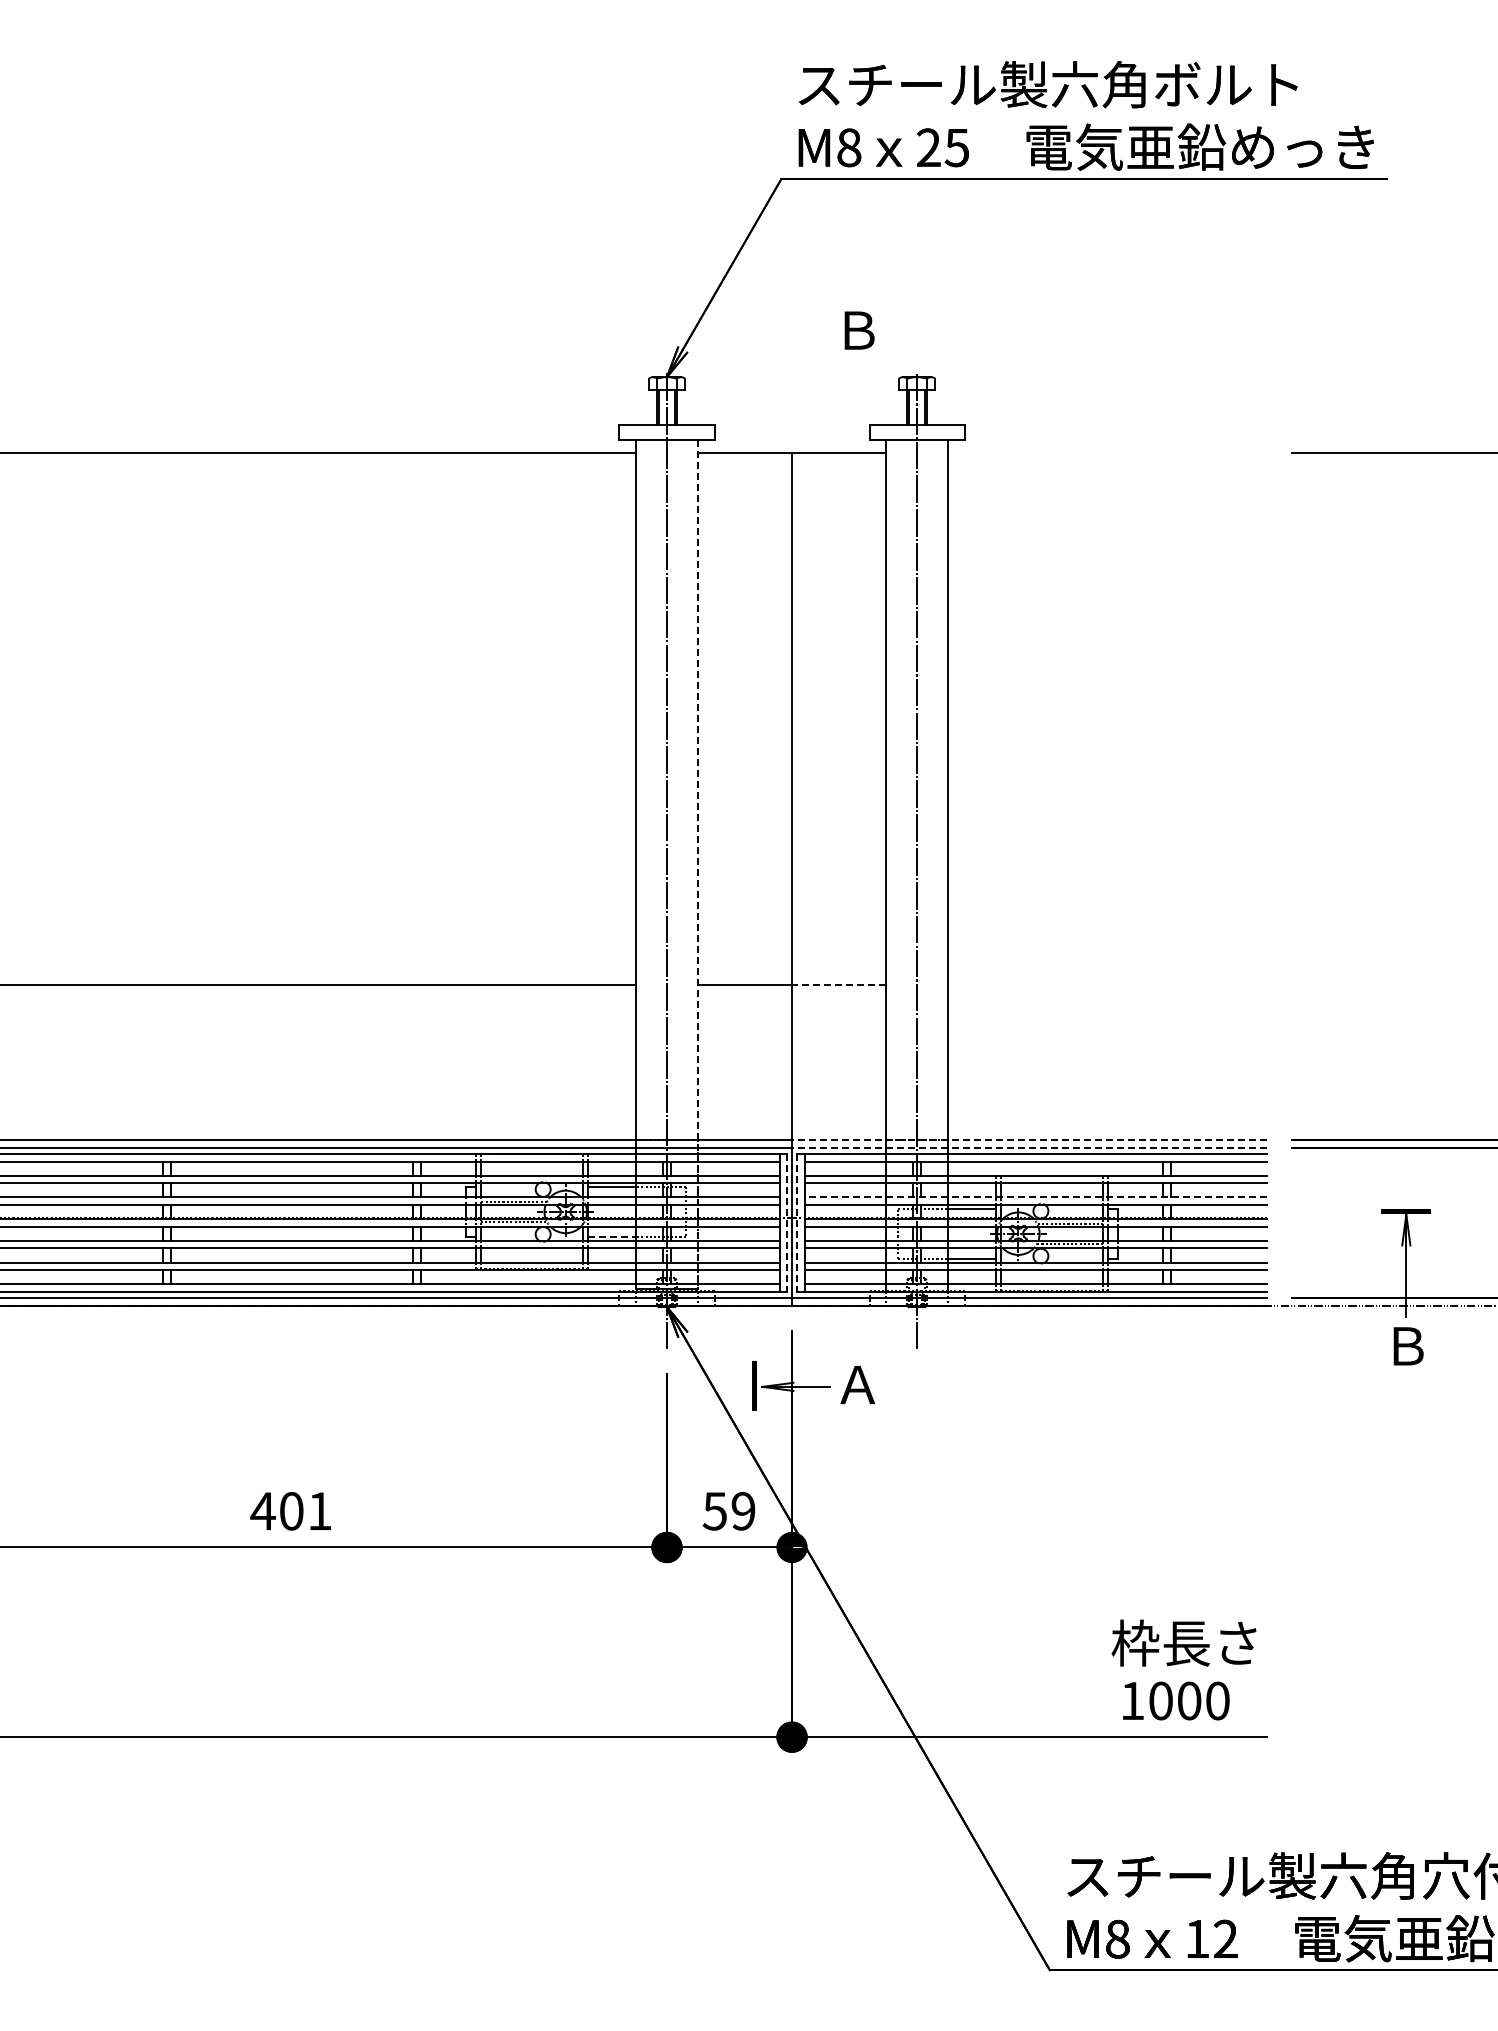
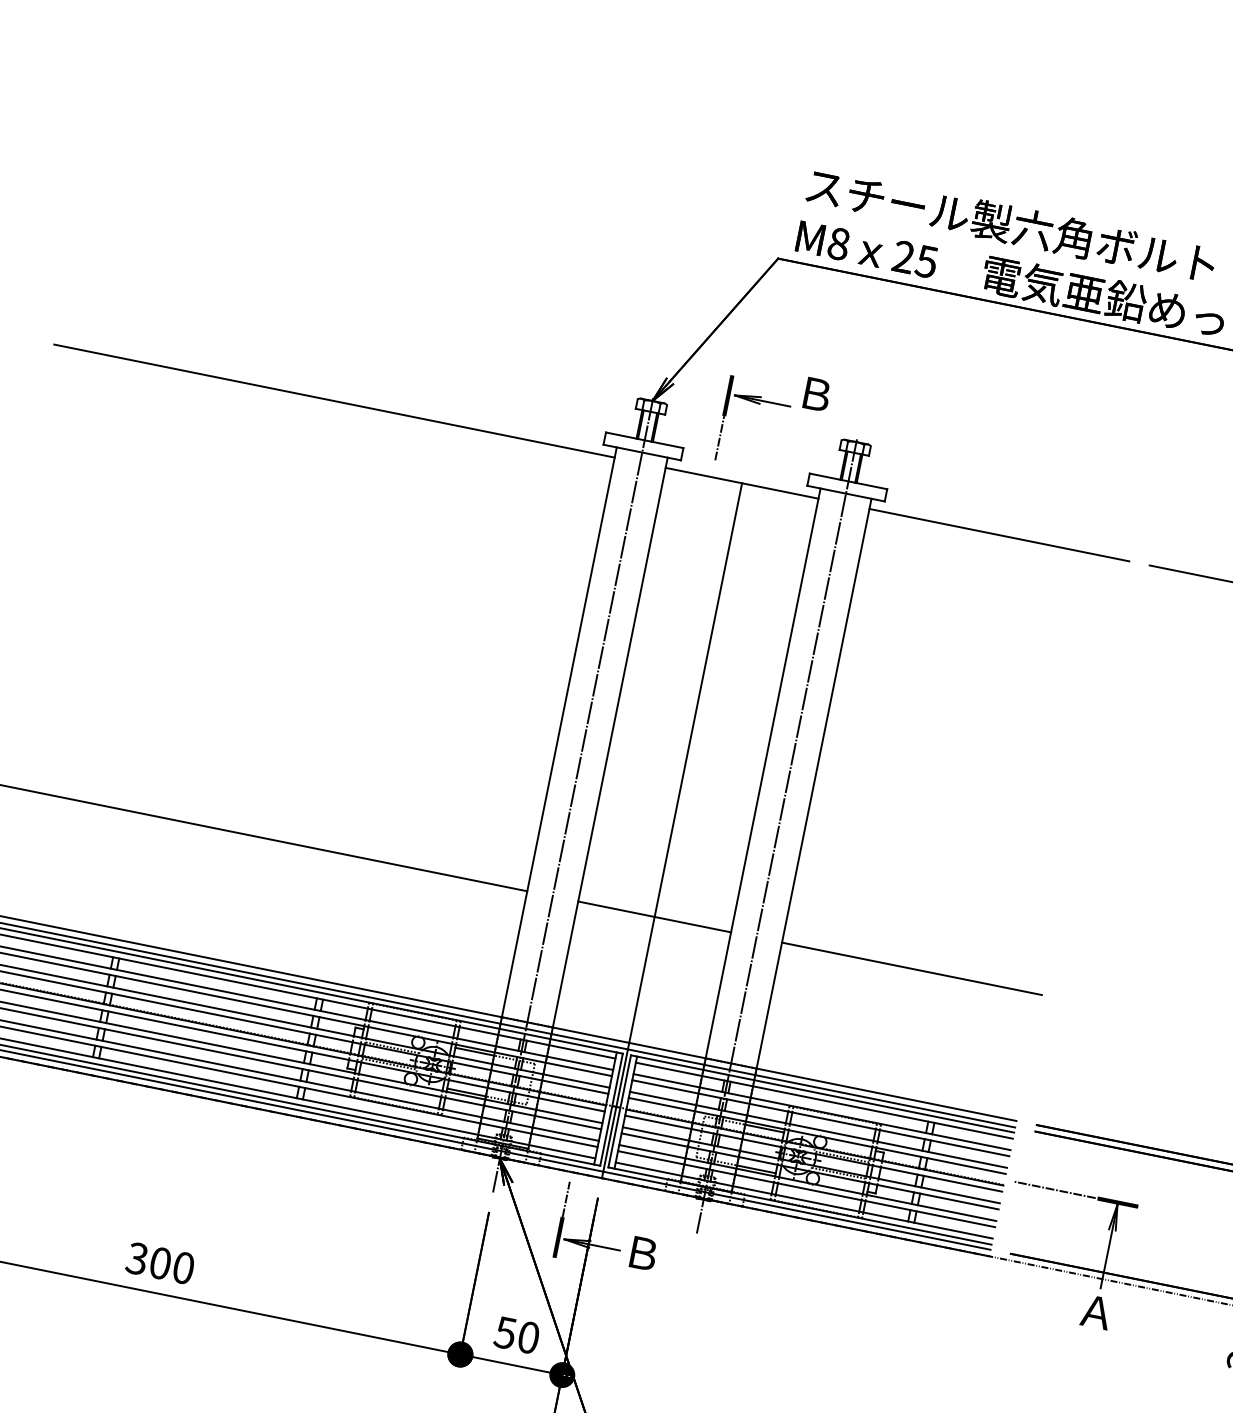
part: (791, 355) -> (757, 403), added
line: (1107, 452) -> (999, 534), added
line: (698, 865) -> (598, 804), dashed -> solid
line: (838, 985) -> (692, 924), dashed -> solid
line: (1107, 985) -> (911, 969), added
line: (1029, 1139) -> (822, 1081), dashed -> solid
line: (1029, 1147) -> (821, 1088), dashed -> solid
line: (1035, 1197) -> (818, 1129), dashed -> solid
line: (1329, 1211) -> (1055, 1189), added
line: (787, 1222) -> (611, 1109), dashed -> solid
line: (797, 1222) -> (620, 1111), dashed -> solid
line: (611, 1236) -> (466, 1092), dashed -> solid
line: (754, 1339) -> (565, 1199), added
text: (1406, 1346) -> (1095, 1312), Ｂ -> Ａ
text: (857, 1384) -> (642, 1253), Ａ -> Ｂ
text: (290, 1511) -> (159, 1263), 401 -> 300
text: (743, 1511) -> (528, 1337), 59 -> 50

